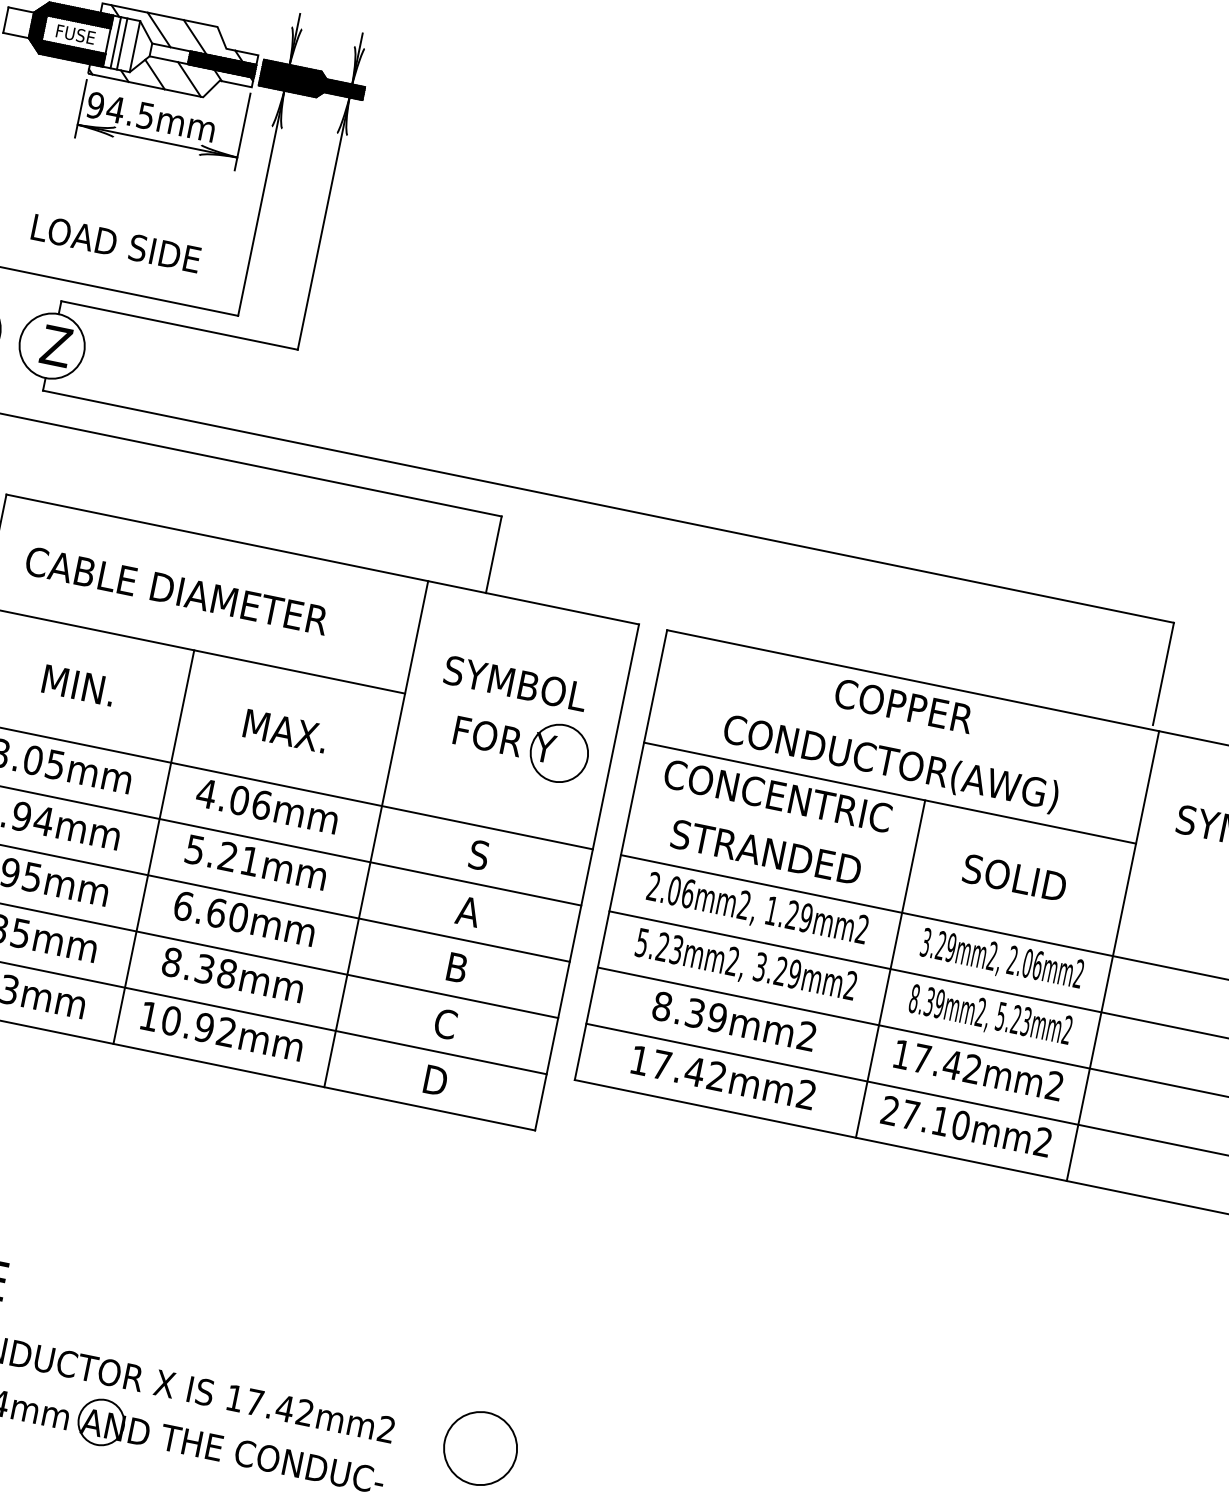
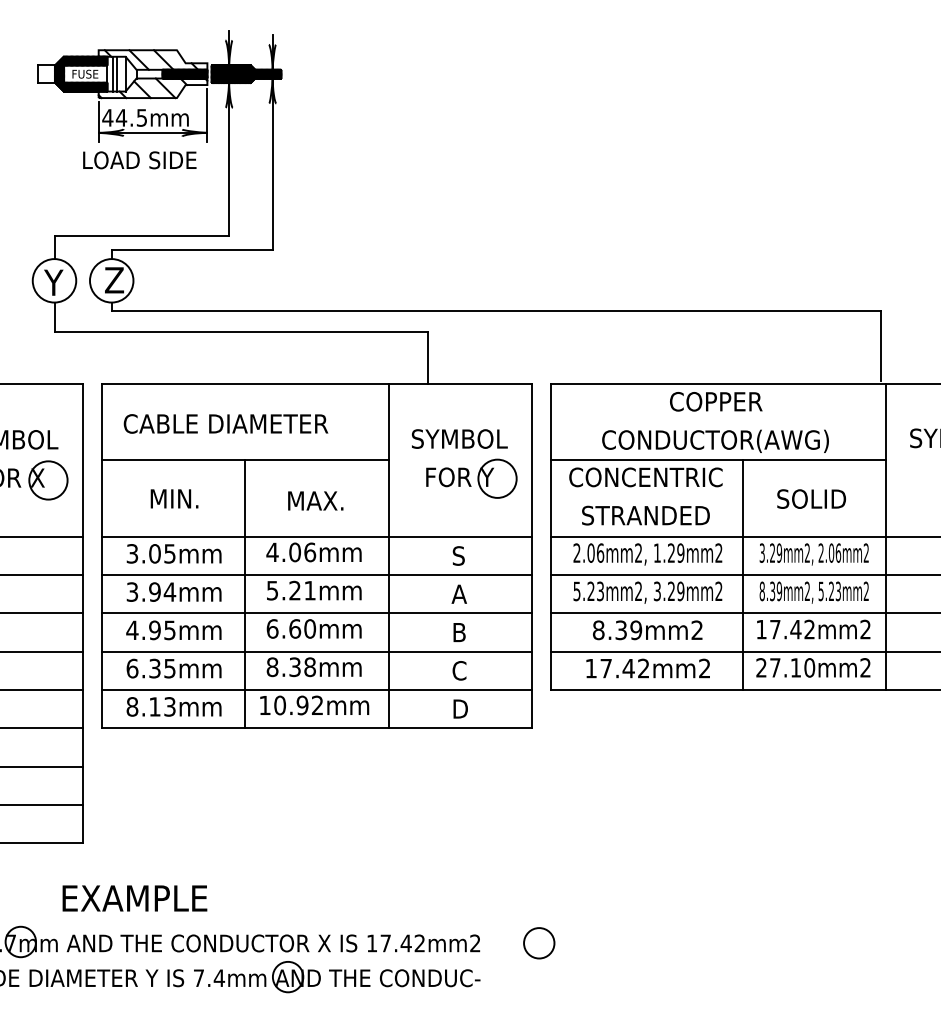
text: (95, 104) -> (107, 117), 94.5mm -> 44.5mm
text: (115, 243) -> (139, 160), moved
circle: (480, 1448) -> (539, 943), size x0.62

